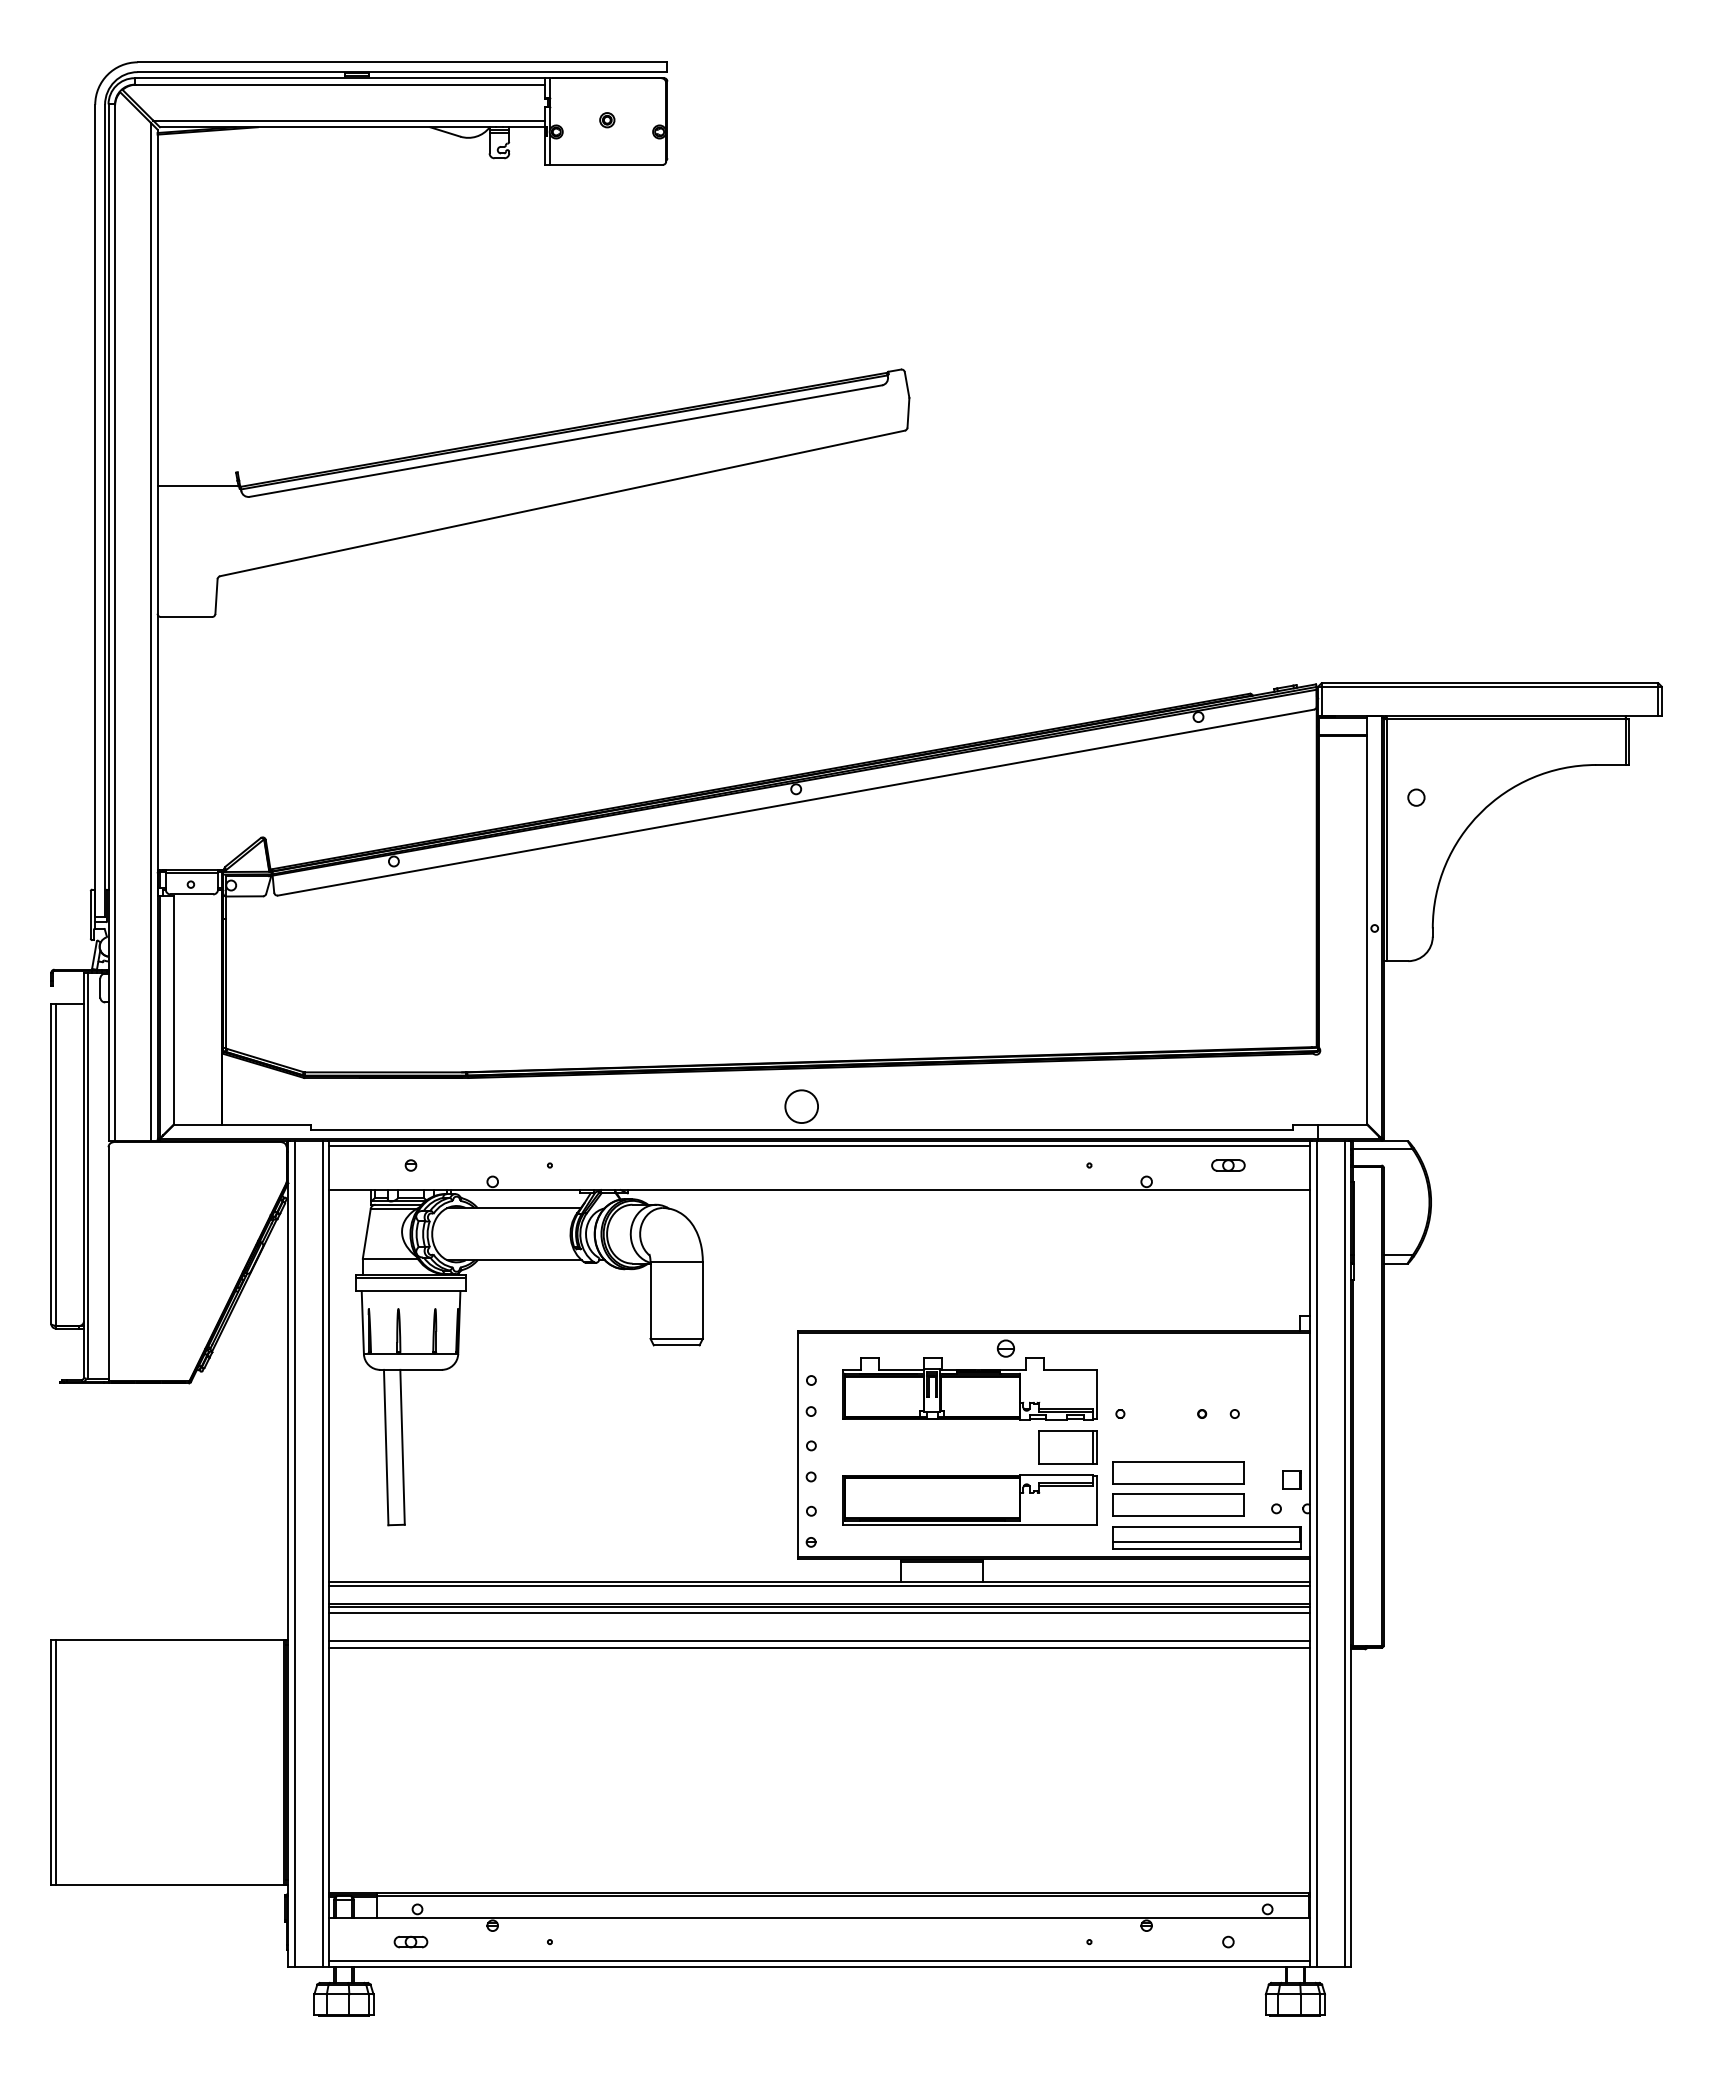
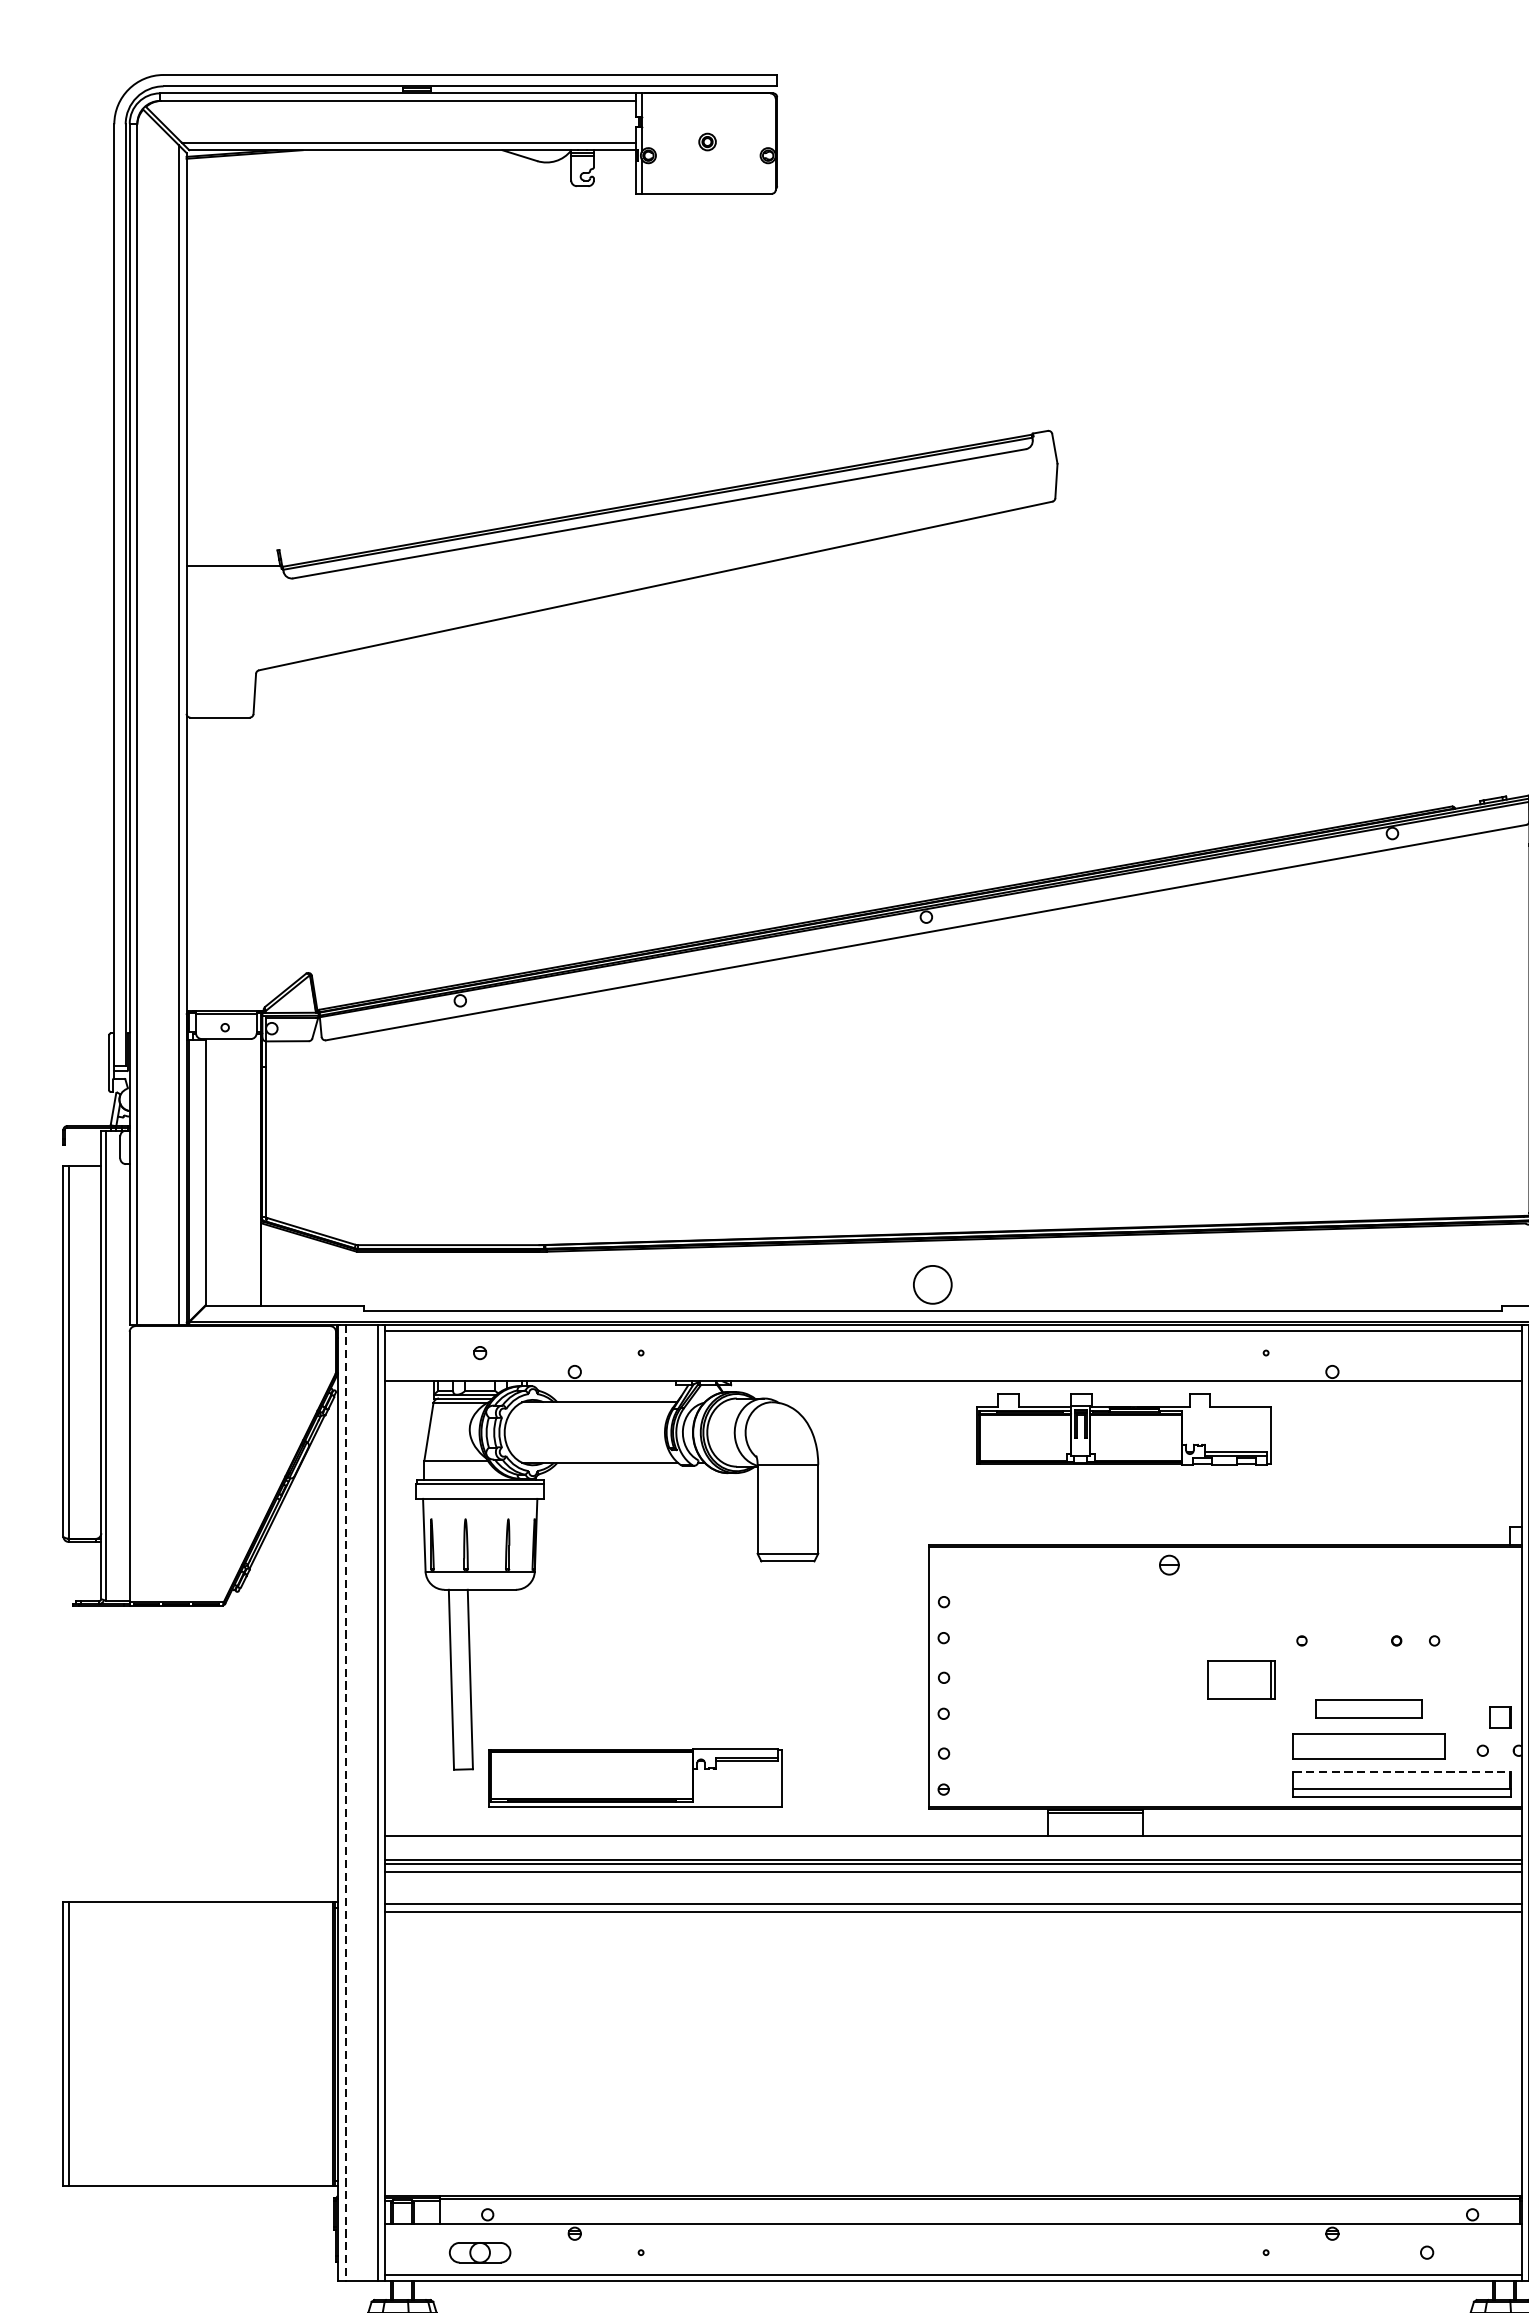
part: (1228, 1165) -> (1427, 1353), removed
part: (969, 1388) -> (1123, 1428), moved
part: (1178, 1472) -> (1369, 1708), size x0.7
part: (969, 1499) -> (634, 1777), moved
line: (1207, 1526) -> (1402, 1771), solid -> dashed
line: (294, 1553) -> (345, 1802), solid -> dashed
line: (819, 1585) -> (953, 1839), removed
part: (410, 1941) -> (479, 2252), size x1.6

